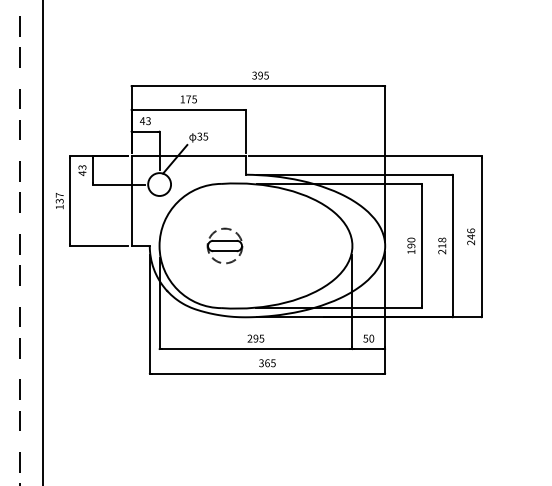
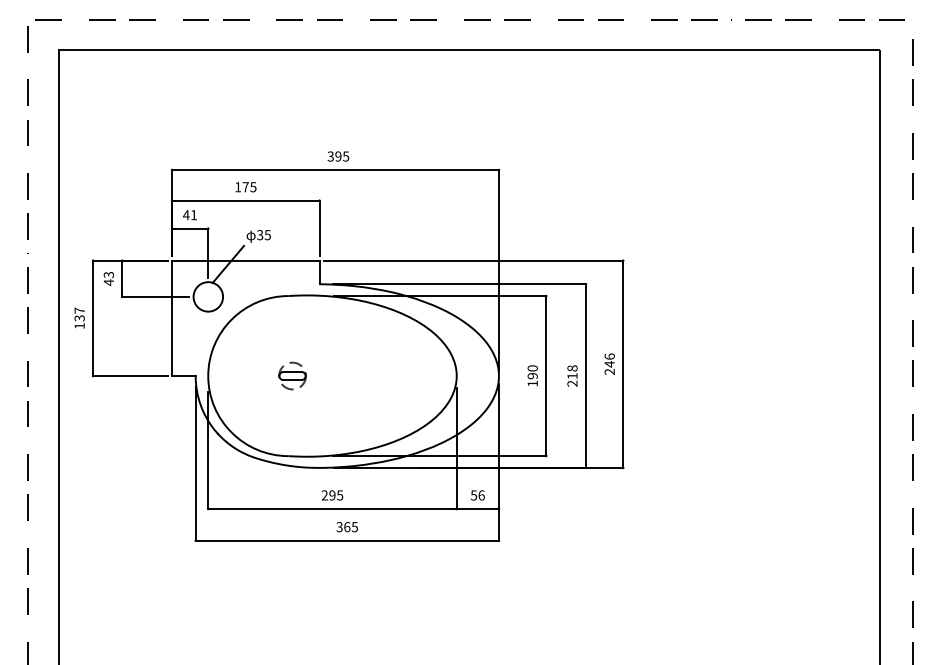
text: (148, 121) -> (193, 215), 43 -> 41
part: (224, 245) -> (292, 375), size x0.6
text: (371, 338) -> (481, 495), 50 -> 56

